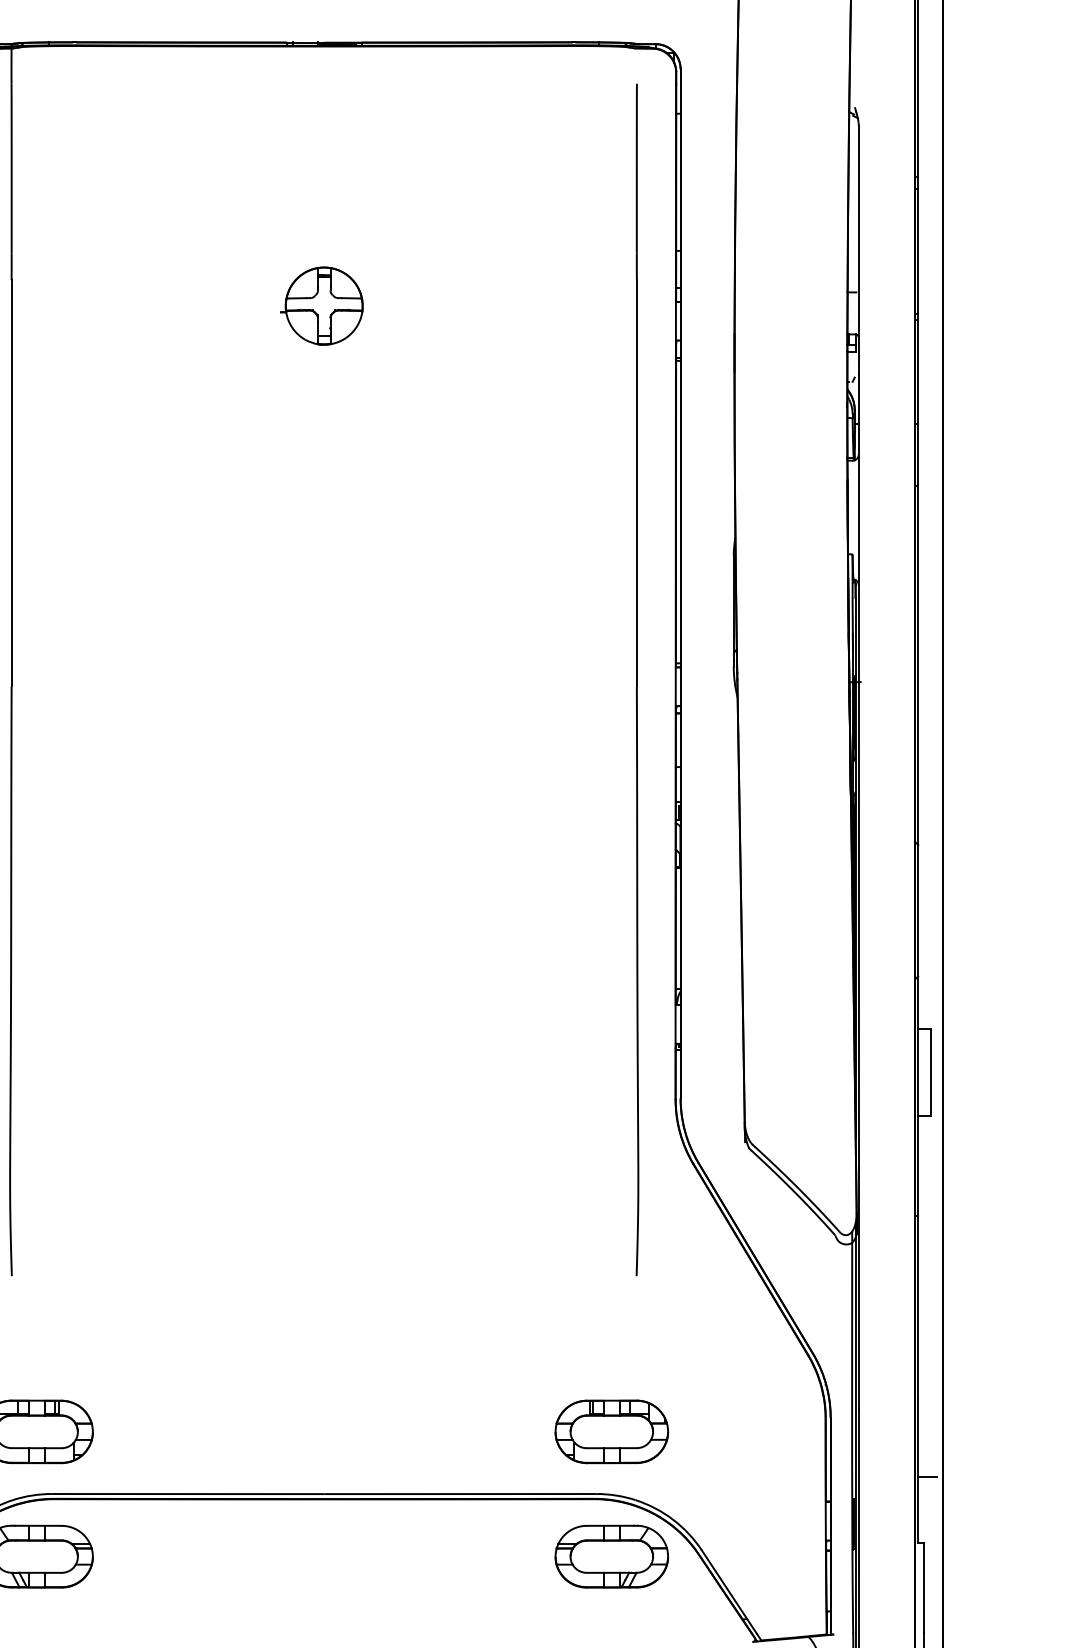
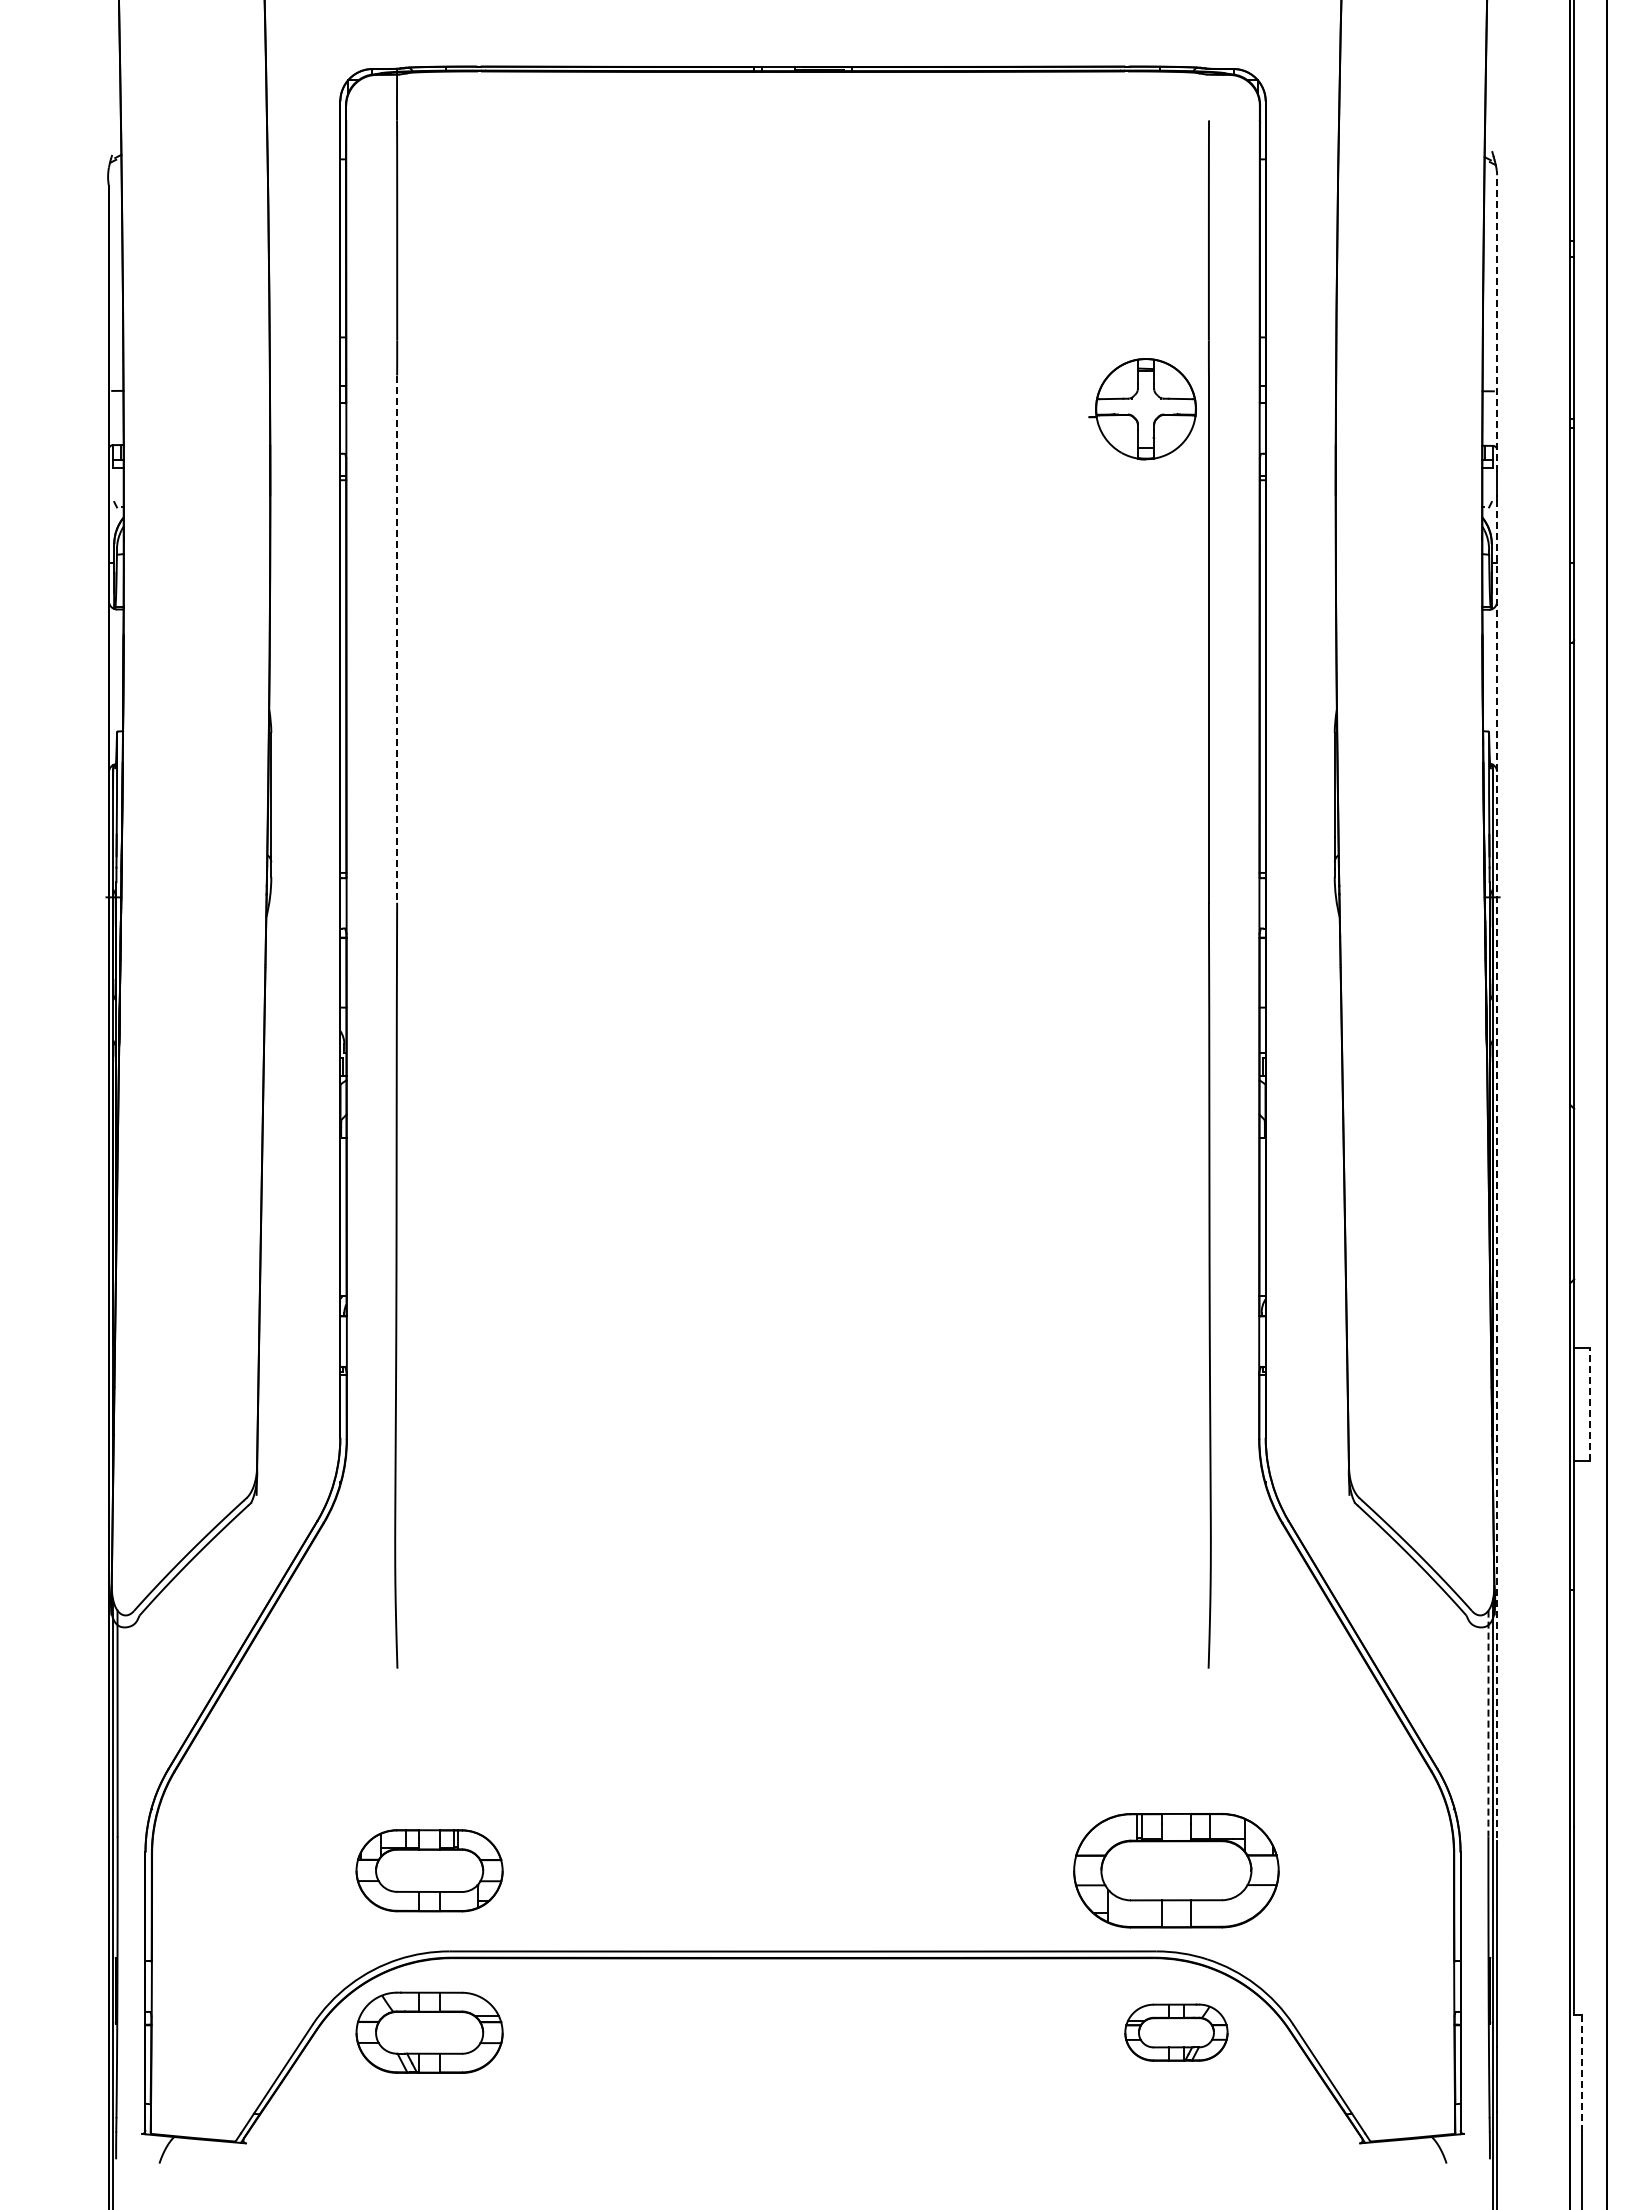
line: (859, 240) -> (1497, 323), solid -> dashed
part: (321, 306) -> (1142, 409), moved
line: (11, 483) -> (397, 639), solid -> dashed
line: (859, 892) -> (1497, 1170), solid -> dashed
line: (930, 1072) -> (1590, 1404), solid -> dashed
line: (852, 1318) -> (1488, 1723), solid -> dashed
part: (611, 1431) -> (1176, 1870), size x1.4
line: (927, 1477) -> (1586, 1929), removed
part: (611, 1556) -> (1176, 2032), size x0.7
line: (924, 1588) -> (1582, 2073), solid -> dashed

